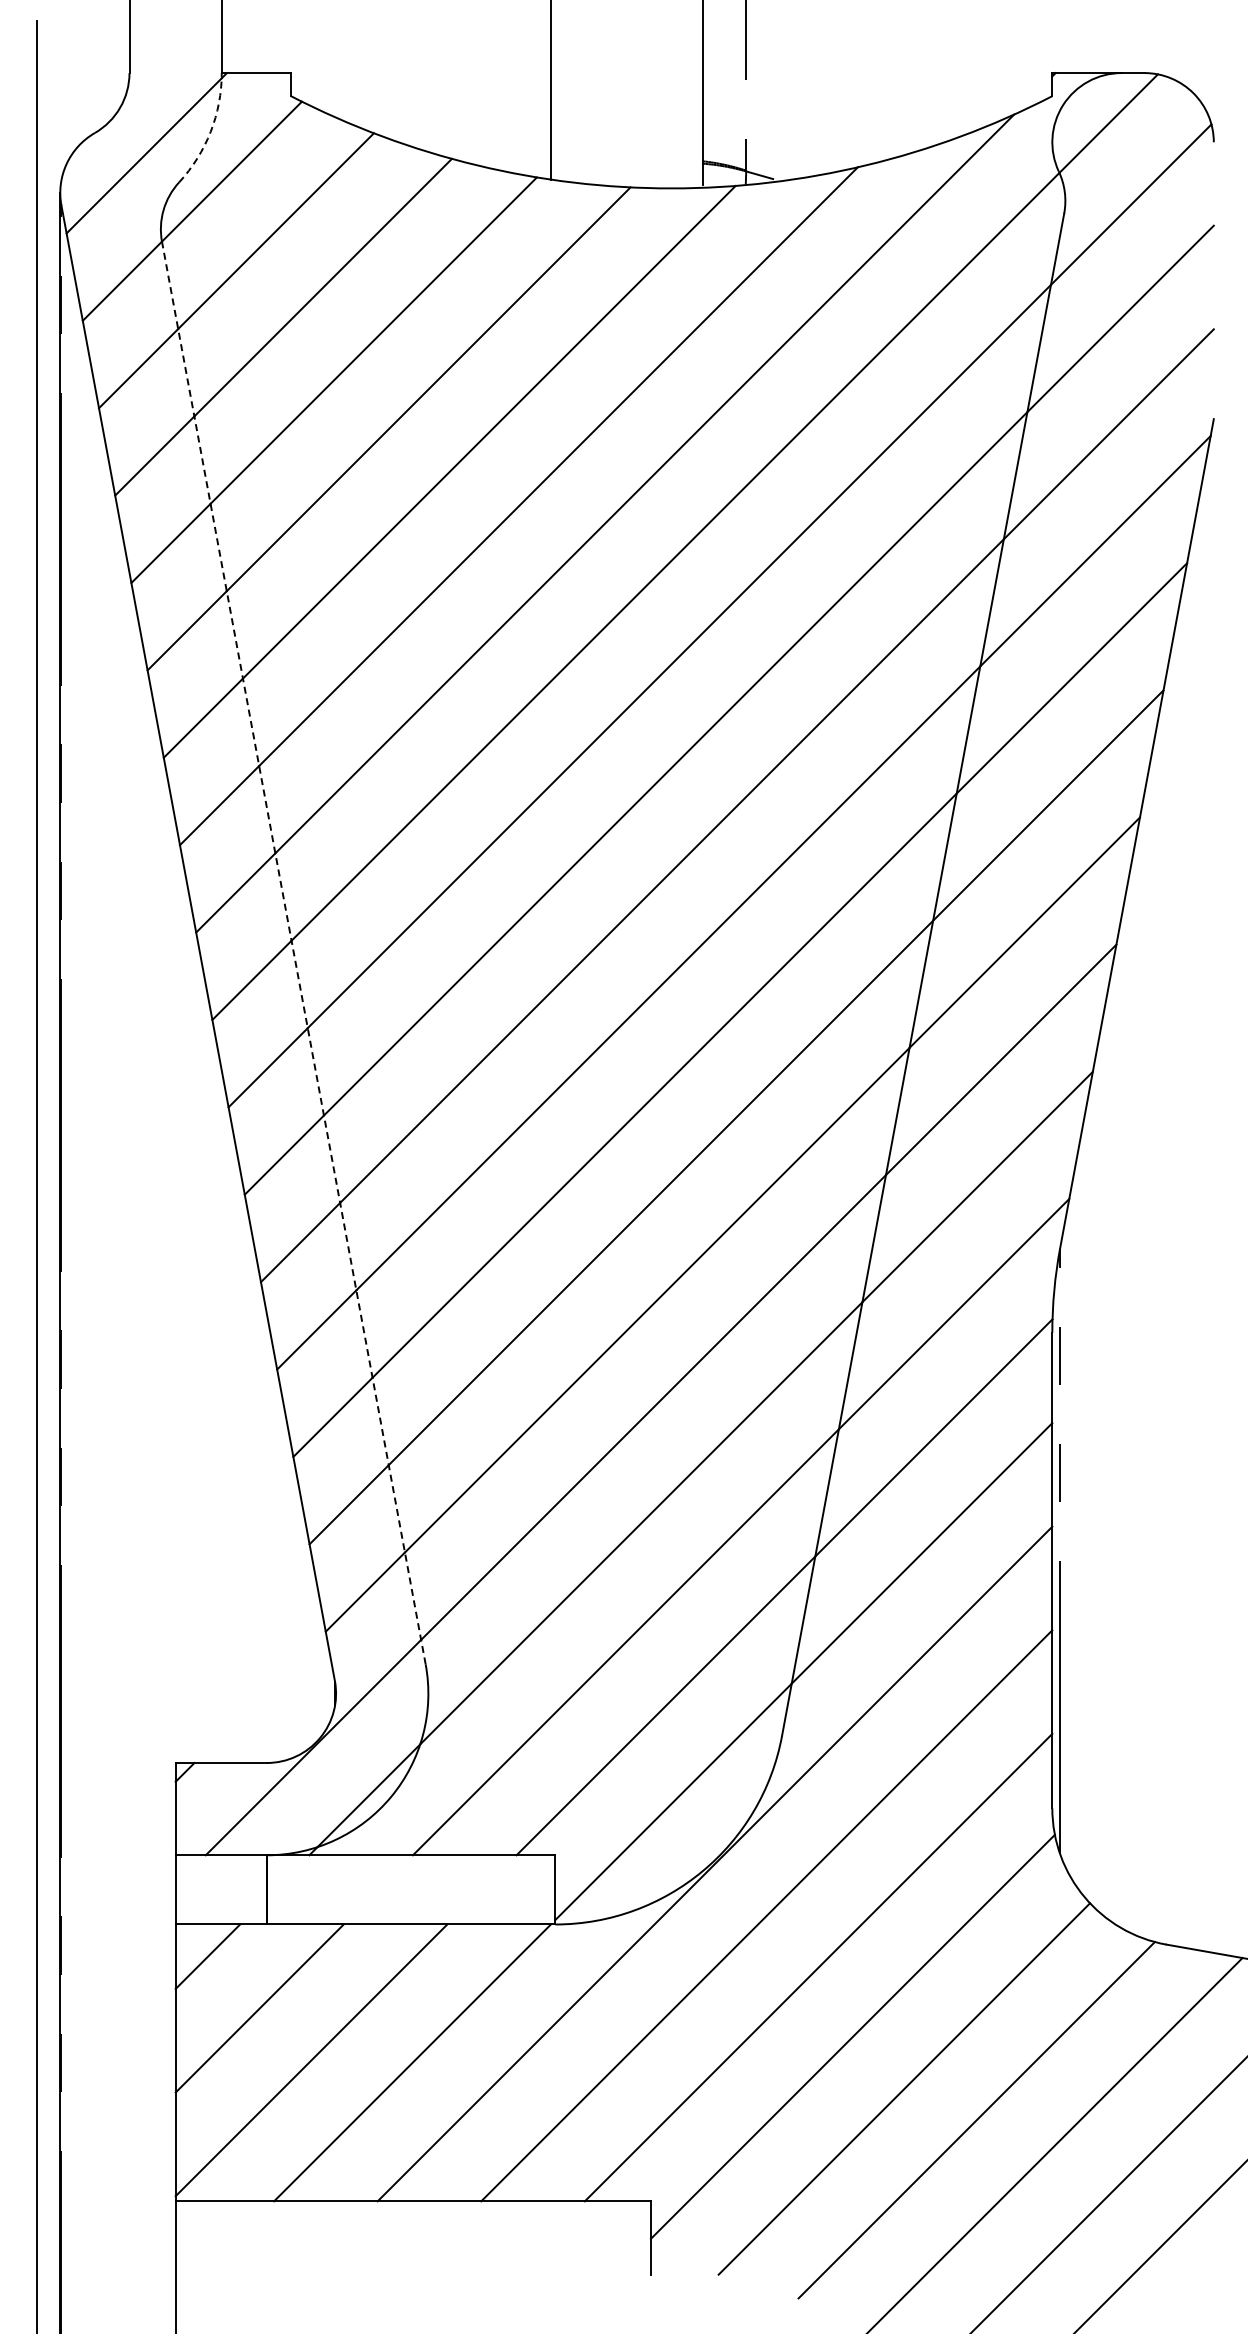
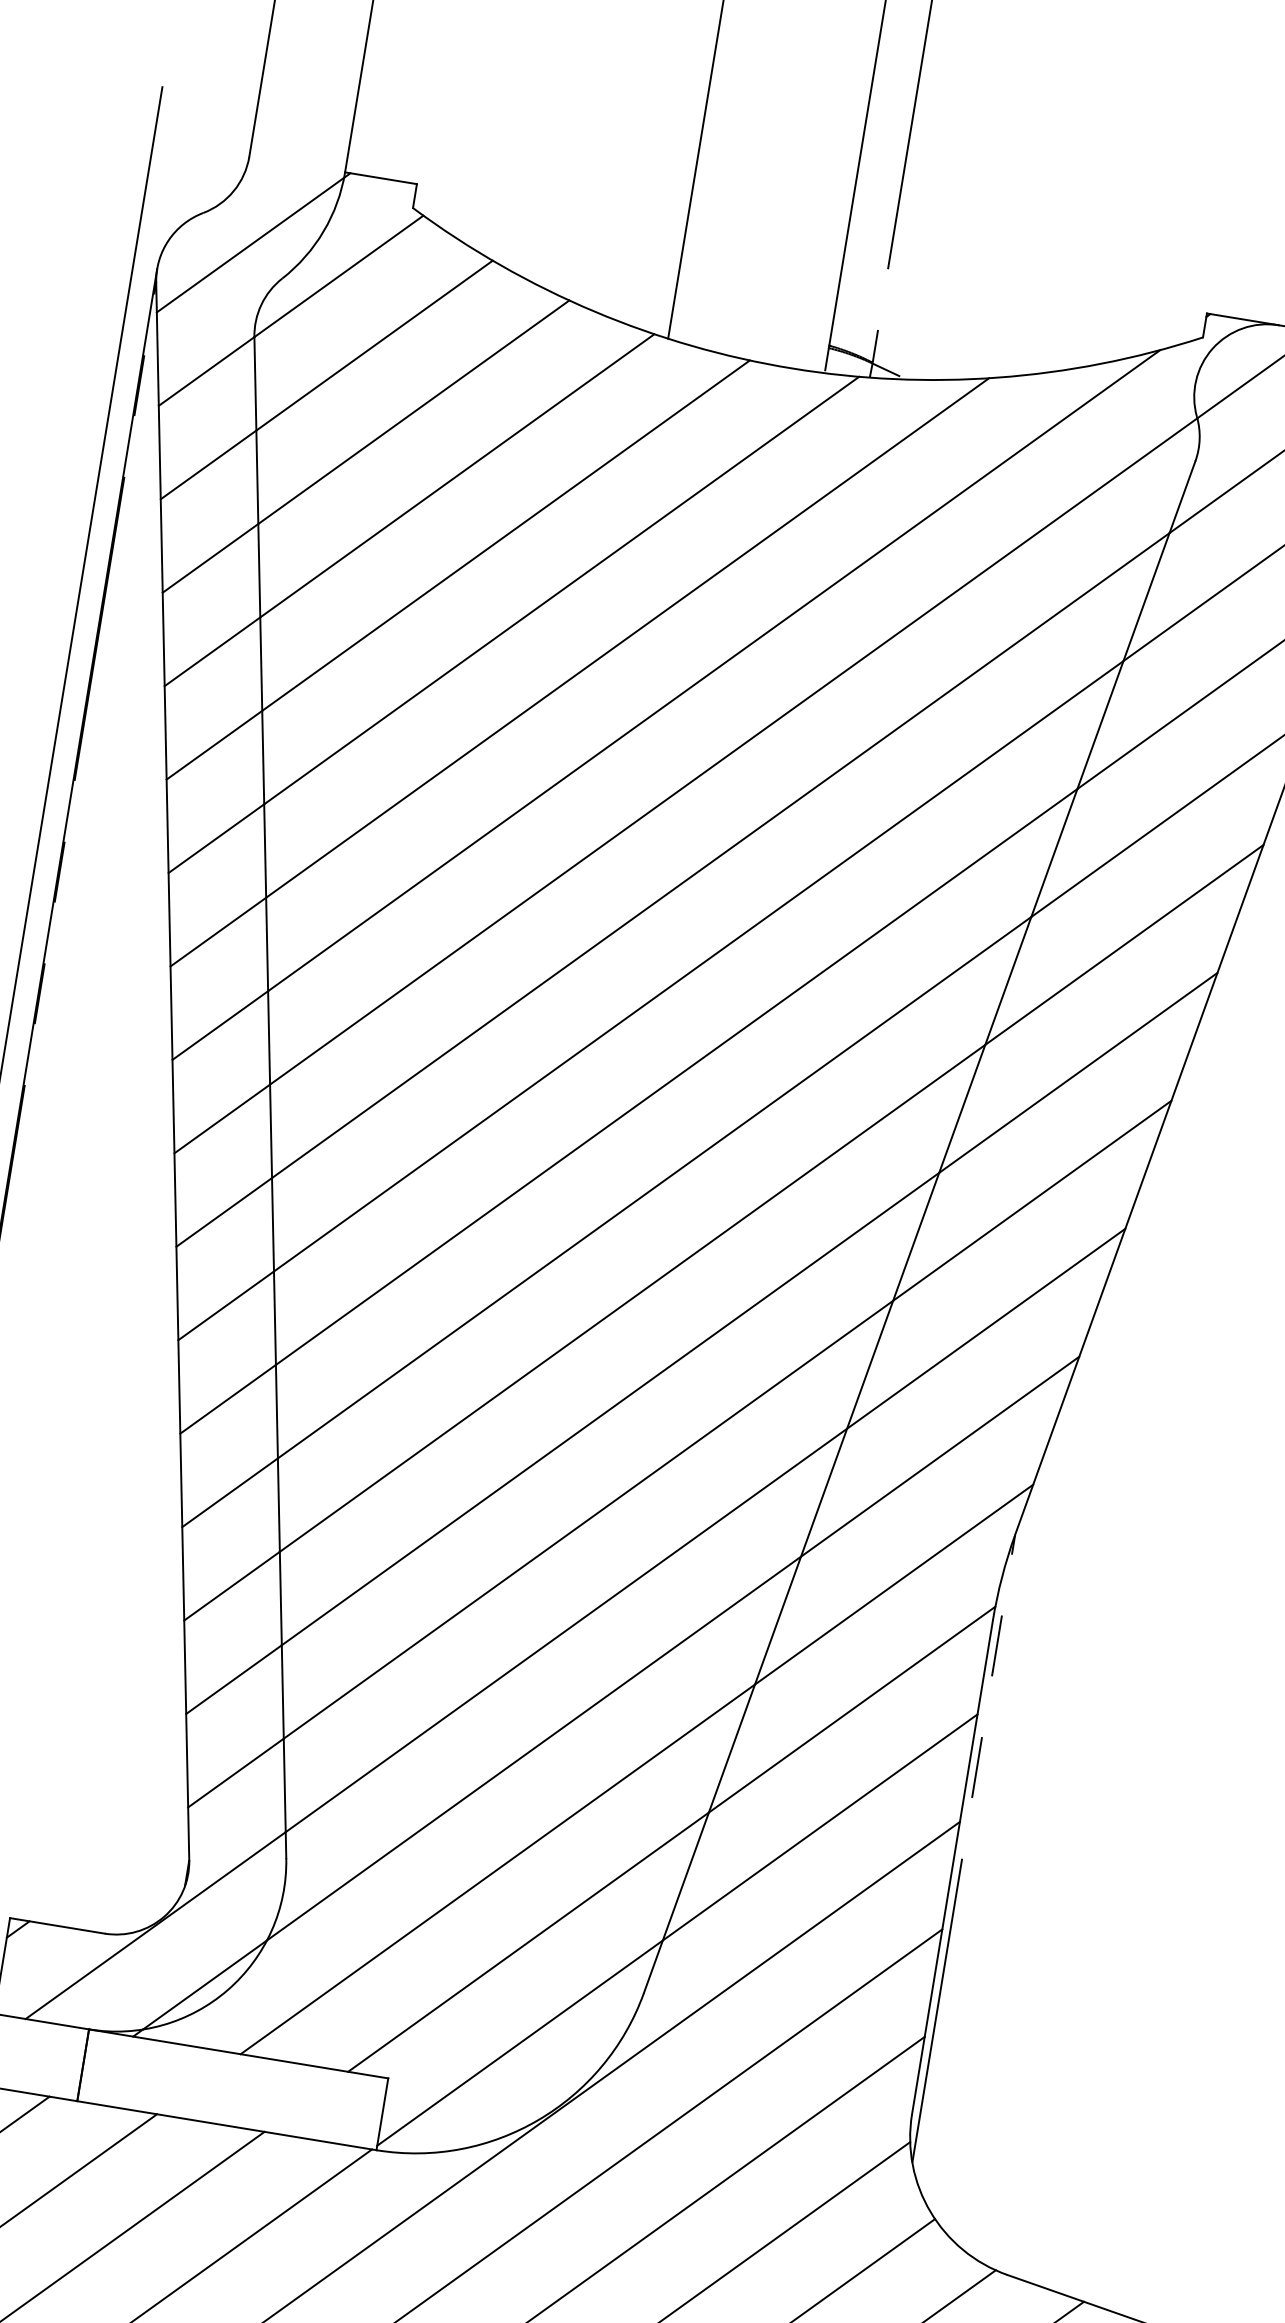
arc: (210, 131) -> (323, 231), dashed -> solid
line: (293, 952) -> (270, 1097), dashed -> solid

